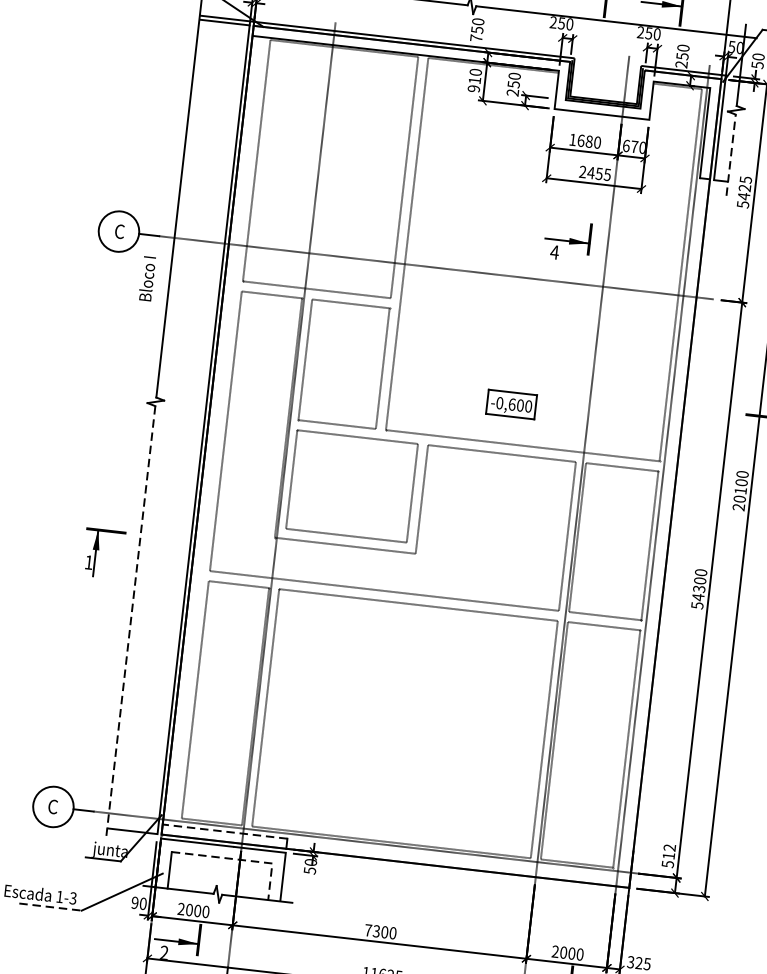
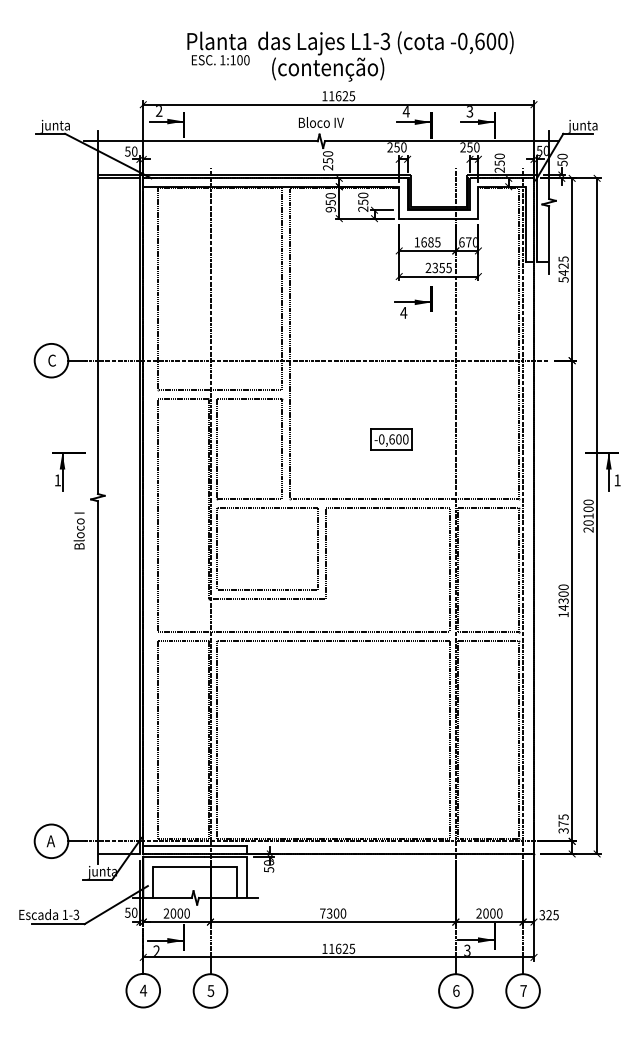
text: (476, 38) -> (328, 167), 750 -> 250
text: (474, 80) -> (330, 202), 910 -> 950
text: (597, 142) -> (437, 242), 1680 -> 1685
line: (731, 155) -> (549, 240), dashed -> solid
text: (591, 172) -> (435, 267), 2455 -> 2355
part: (567, 241) -> (413, 302), moved
text: (146, 278) -> (78, 530), moved
part: (511, 404) -> (391, 439), moved
part: (102, 553) -> (68, 471), moved
text: (697, 605) -> (563, 614), 54300 -> 14300
line: (130, 624) -> (97, 683), dashed -> solid
text: (52, 807) -> (50, 841), С -> А
line: (224, 831) -> (194, 845), dashed -> solid
text: (668, 855) -> (563, 823), 512 -> 375
line: (241, 860) -> (211, 867), dashed -> solid
text: (134, 902) -> (127, 912), 90 -> 50
line: (51, 907) -> (59, 924), dashed -> solid

